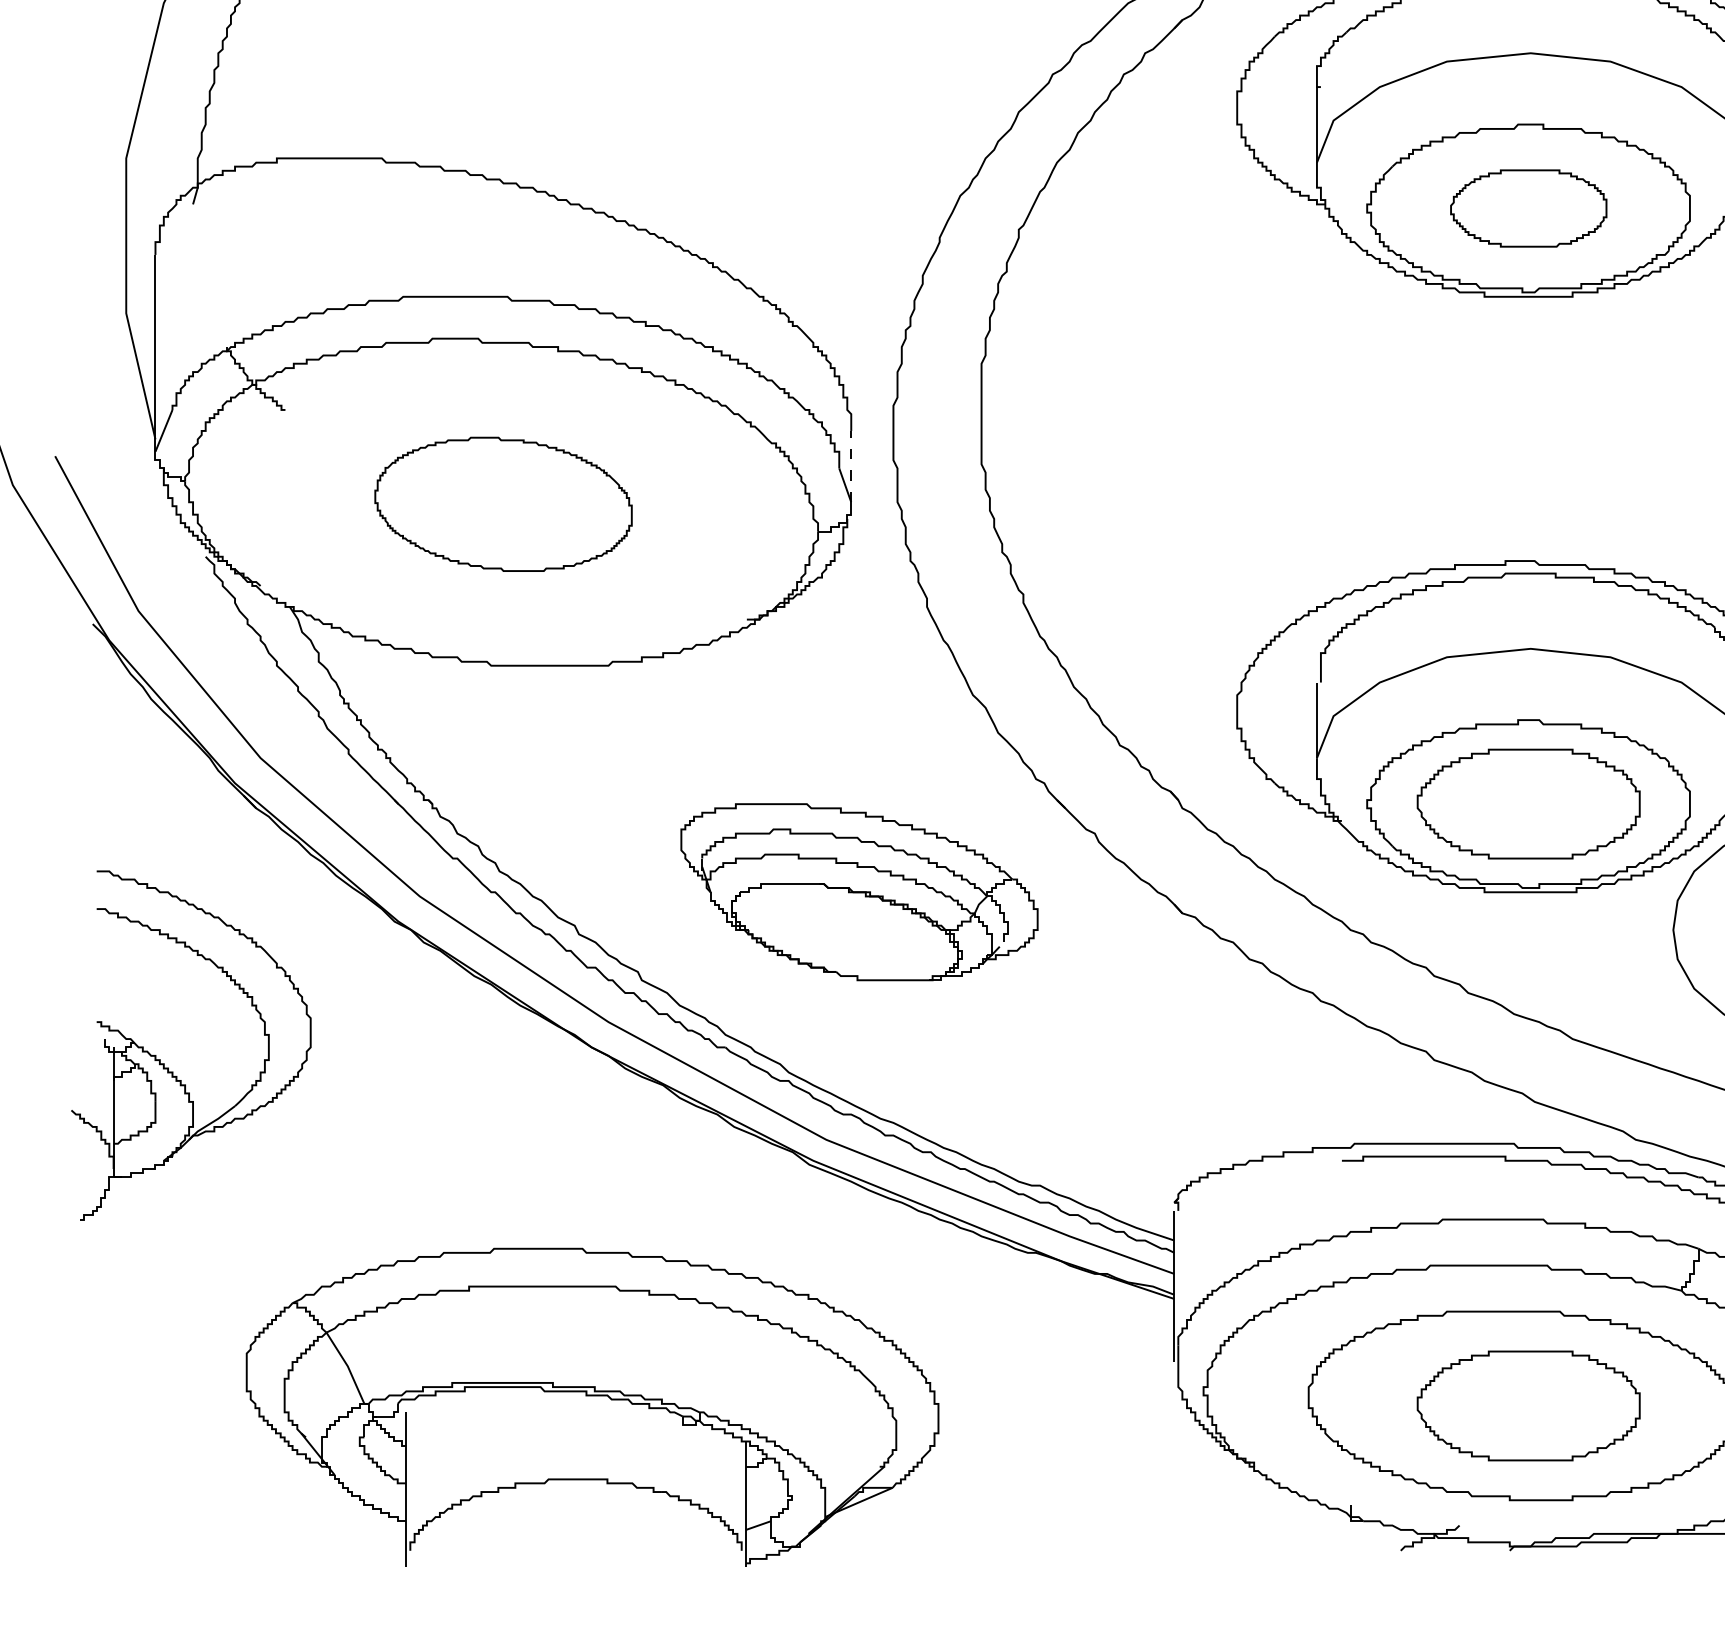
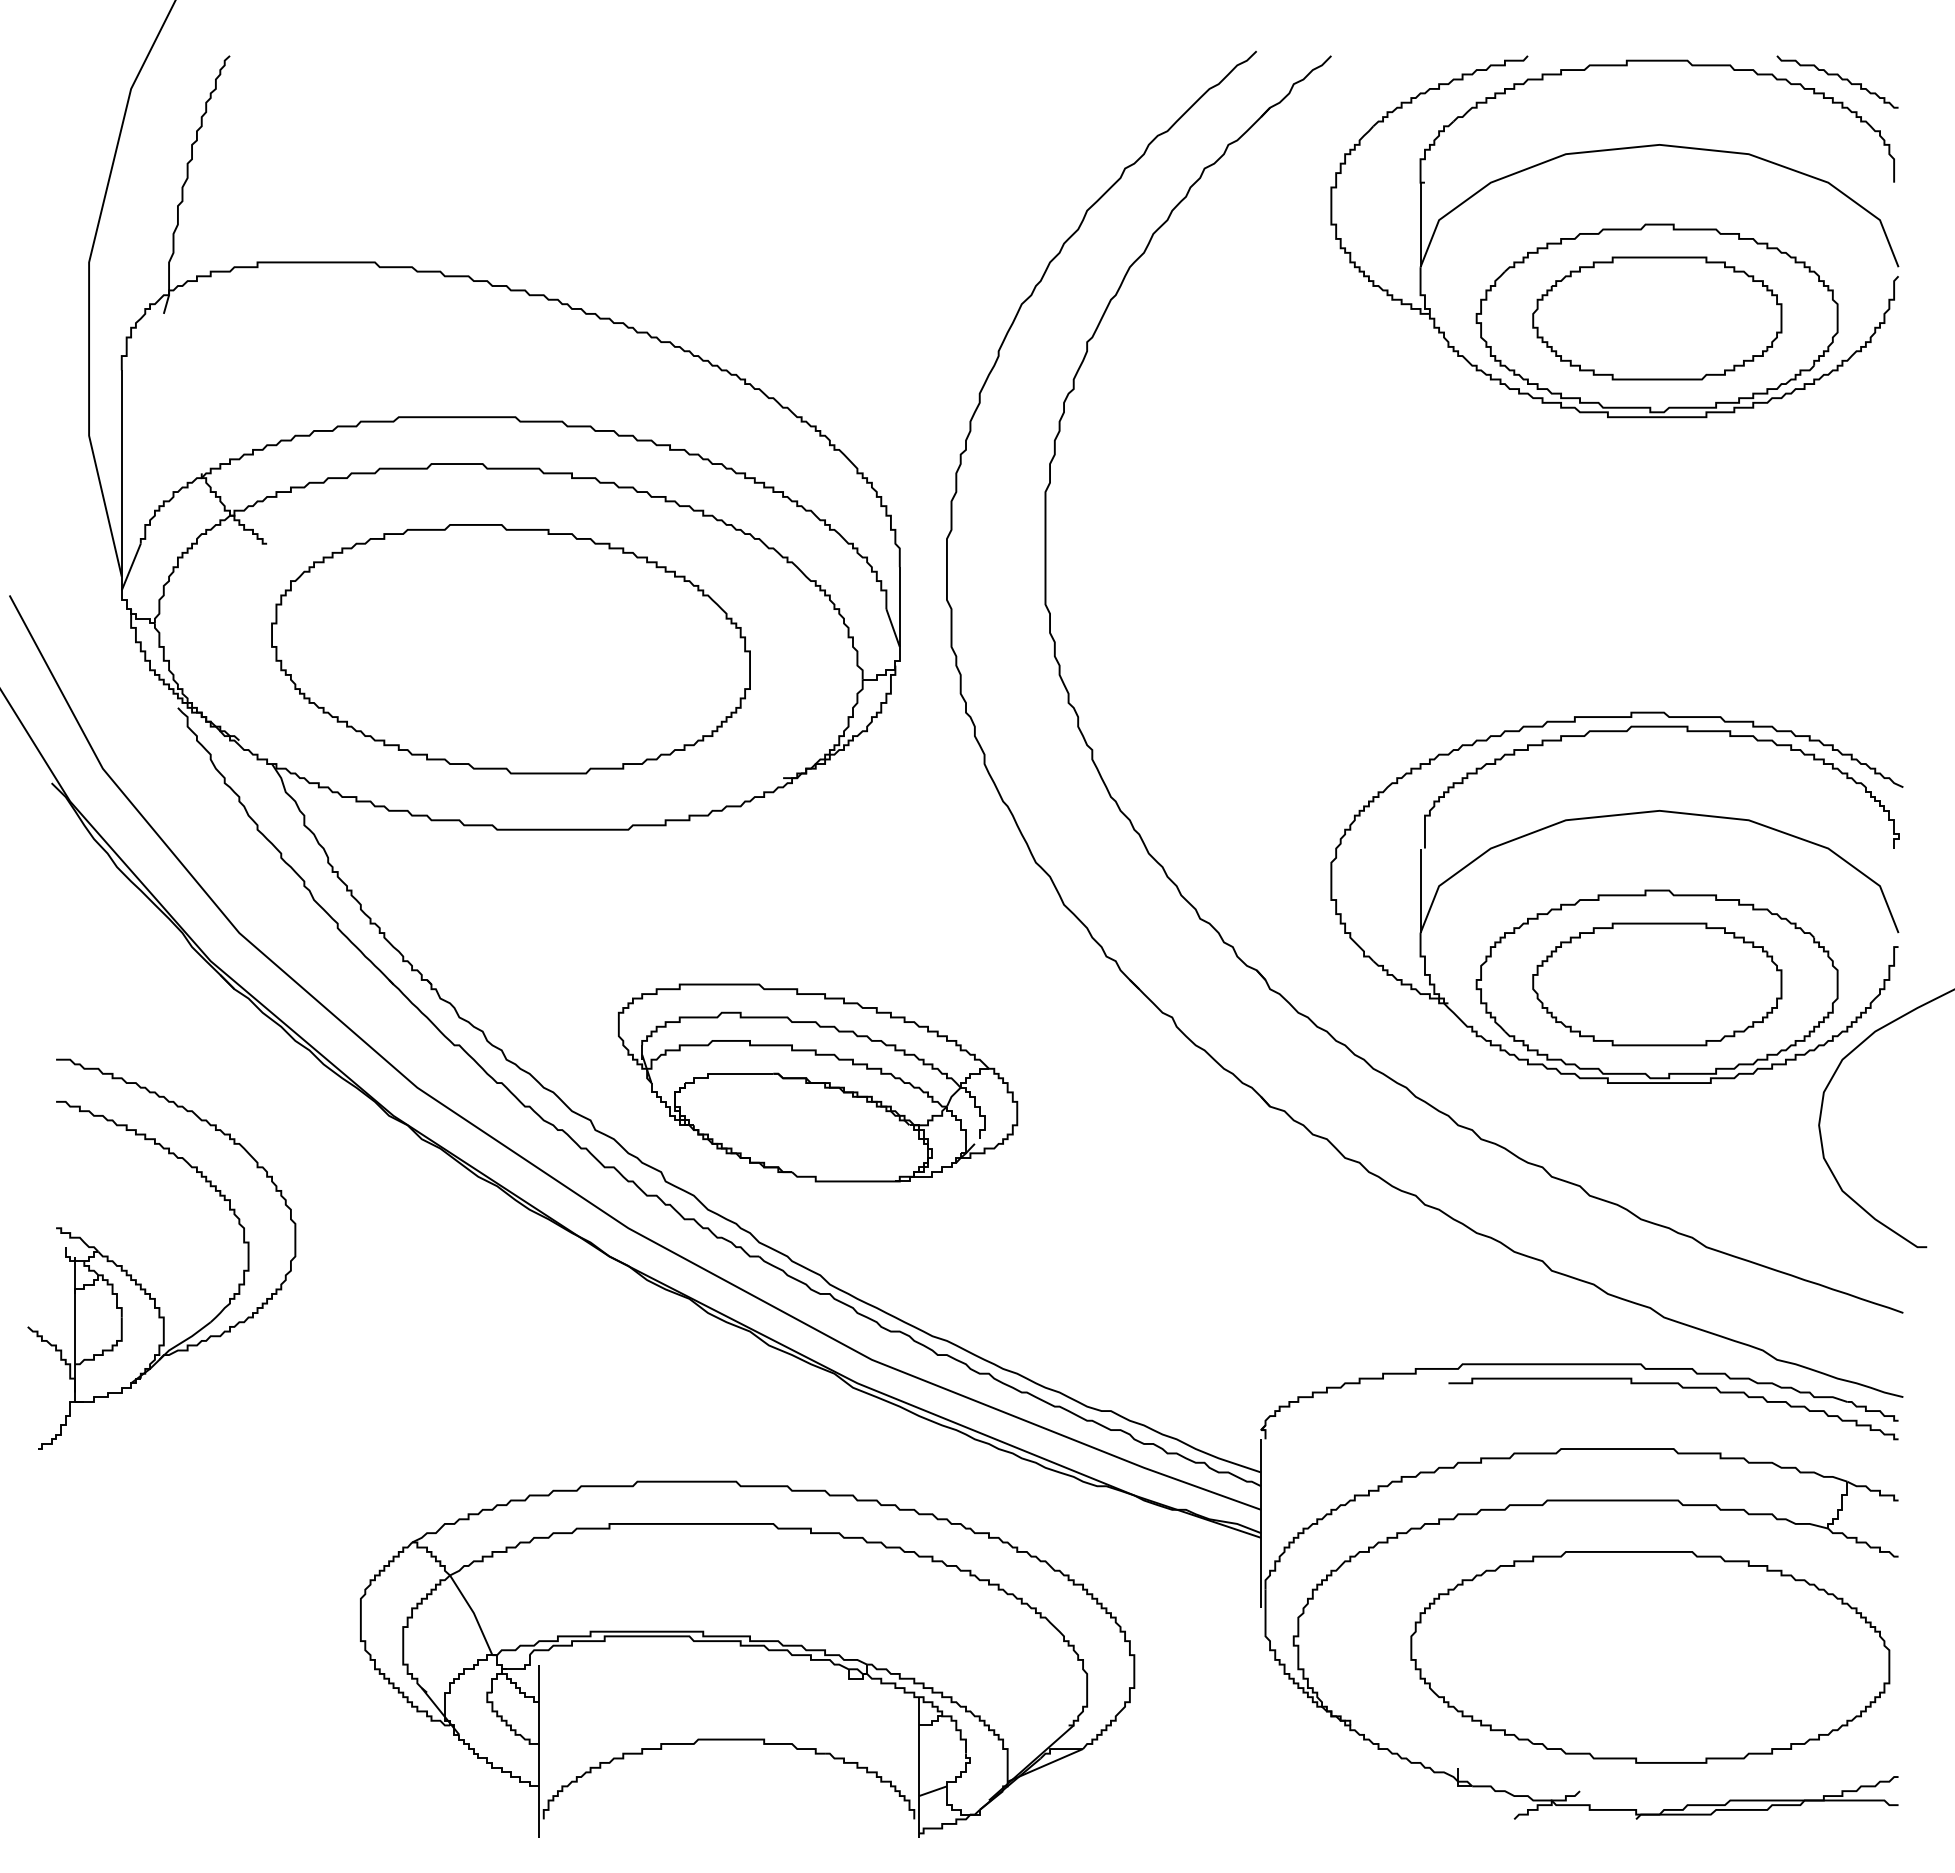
part: (1528, 208) -> (1657, 318), size x1.43
line: (850, 466) -> (899, 607), dashed -> solid
part: (503, 504) -> (510, 649), size x1.67
part: (859, 891) -> (818, 1082), moved
part: (592, 1396) -> (747, 1646), moved
part: (1528, 1406) -> (1657, 1657), removed

